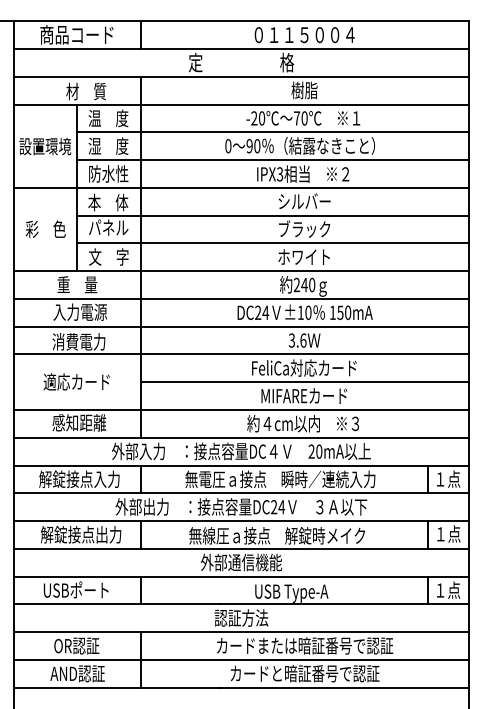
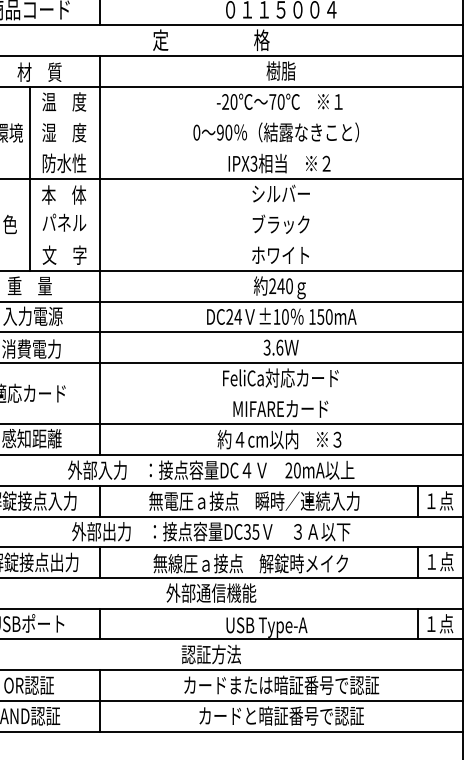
line: (272, 132) -> (245, 117), removed
line: (272, 160) -> (245, 148), removed
line: (272, 215) -> (245, 209), removed
line: (272, 243) -> (245, 240), removed
line: (304, 382) -> (281, 394), removed
text: (278, 507) -> (252, 532), DC24 -> DC35

